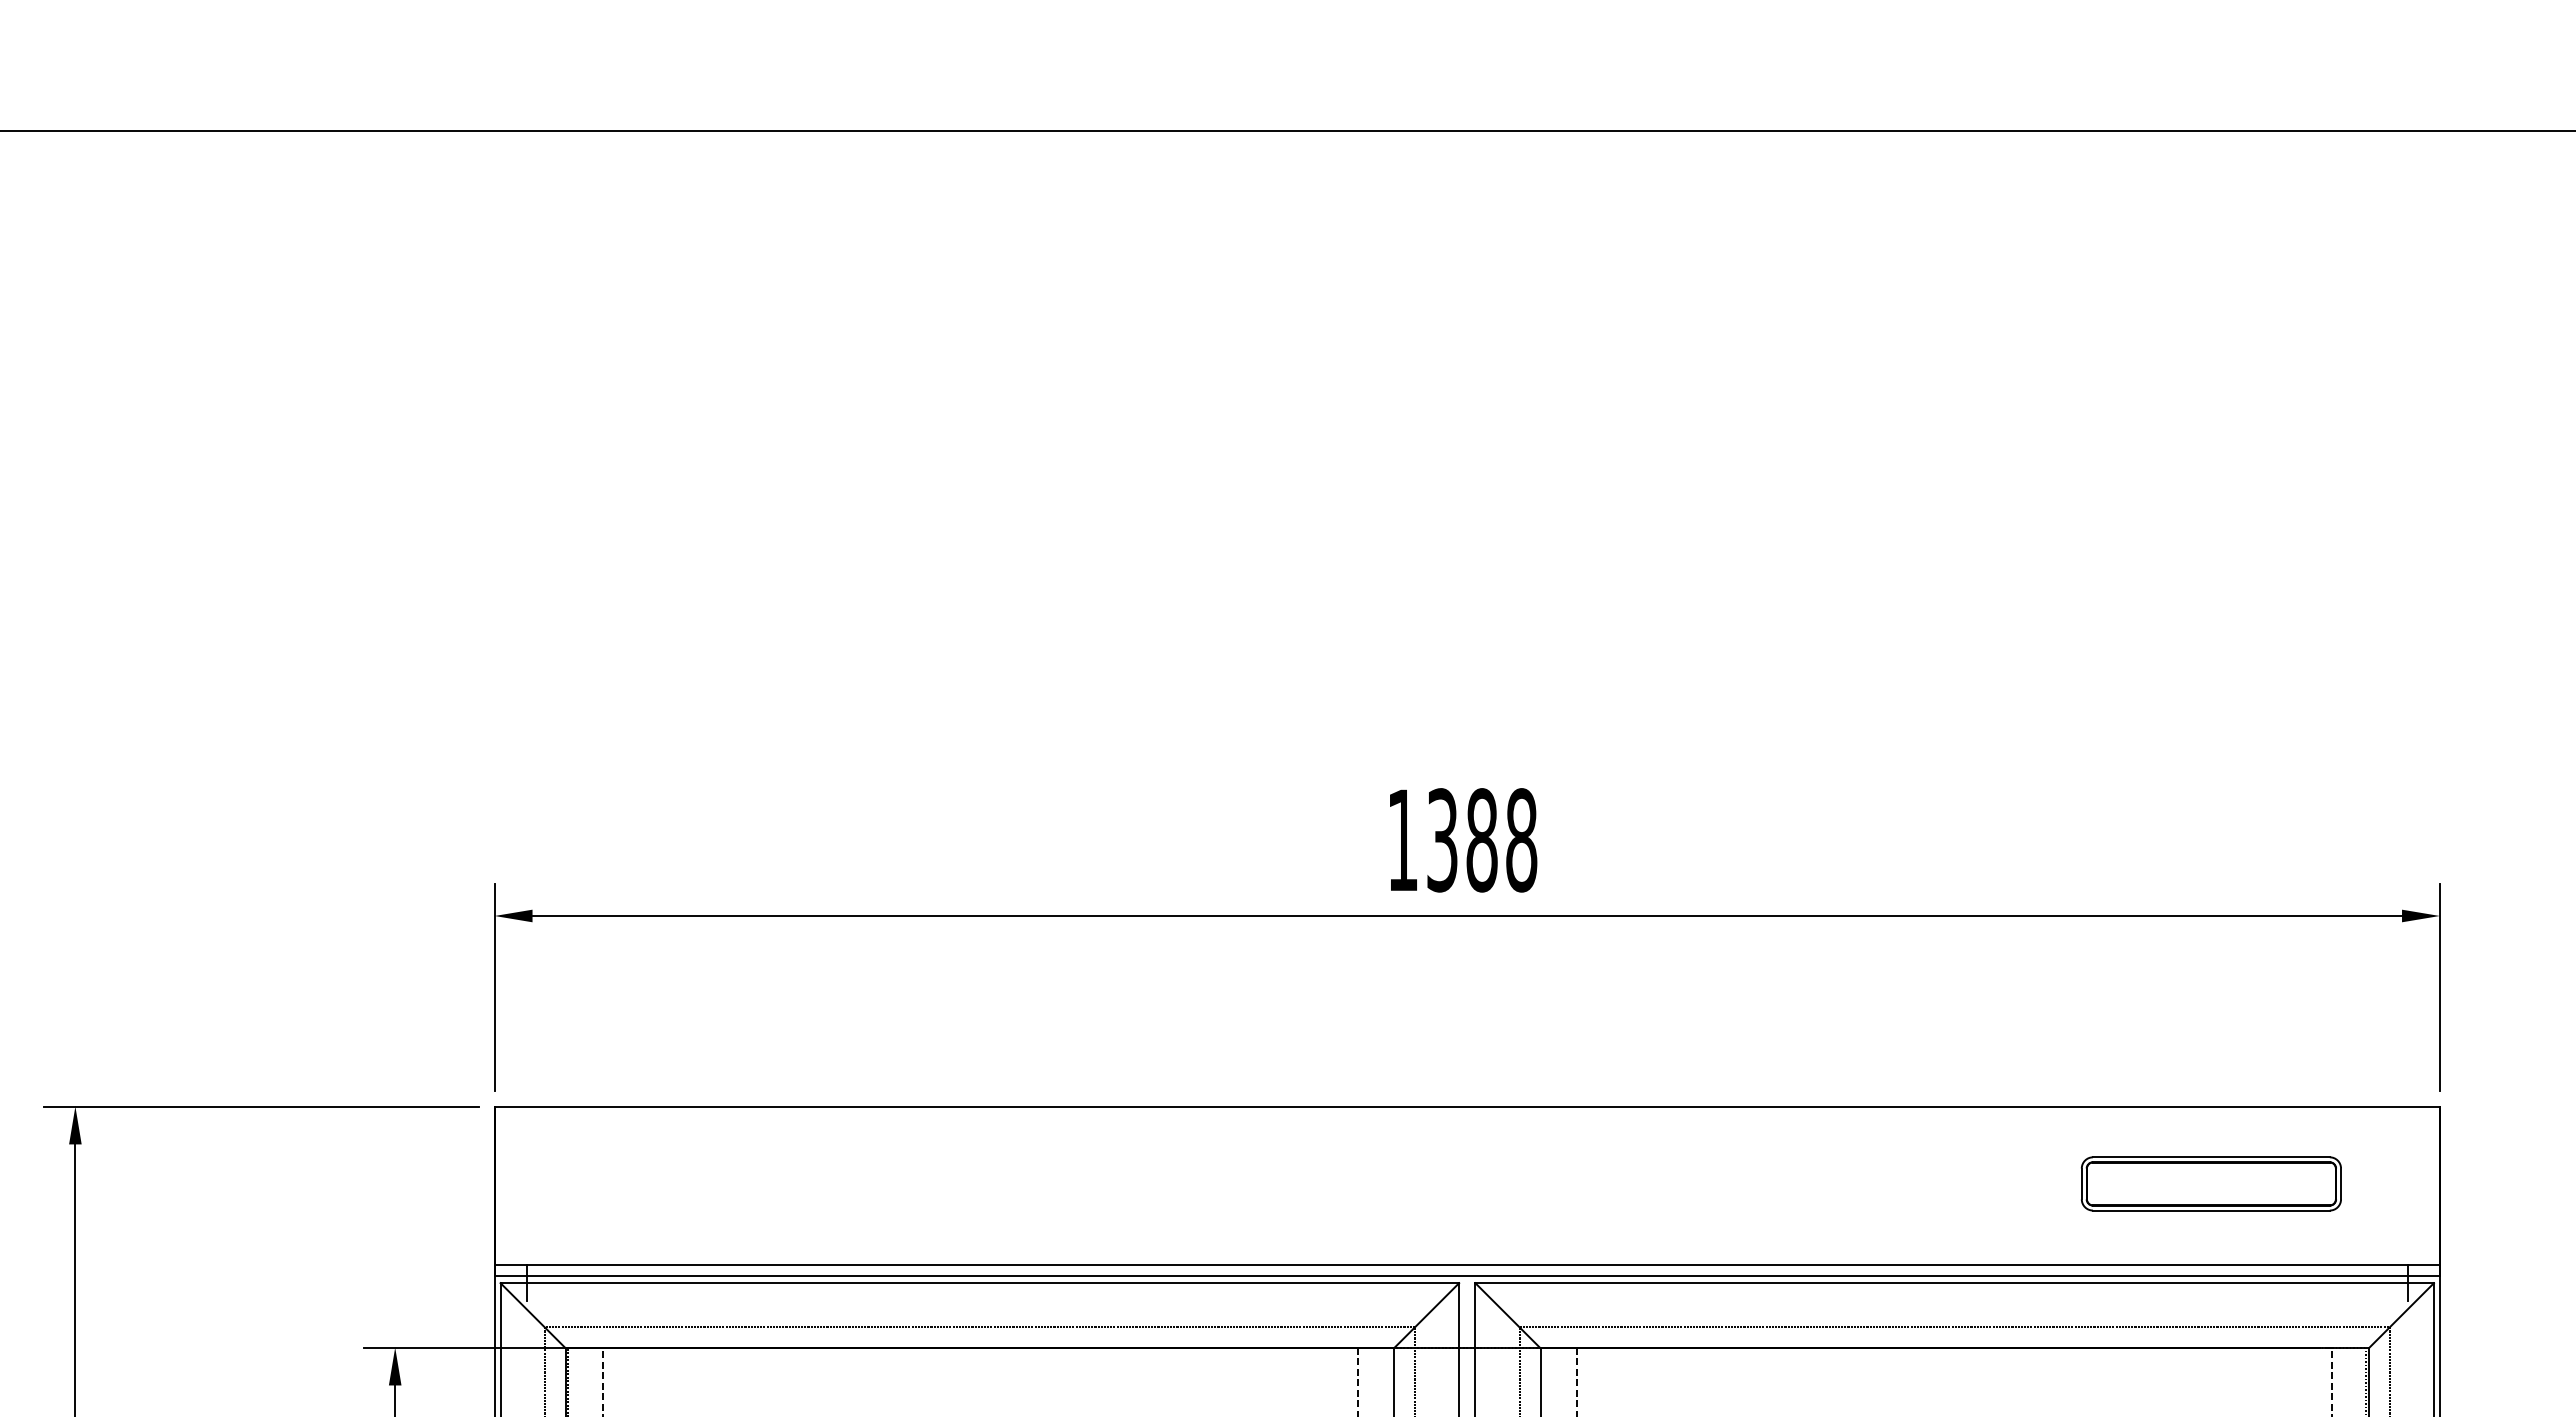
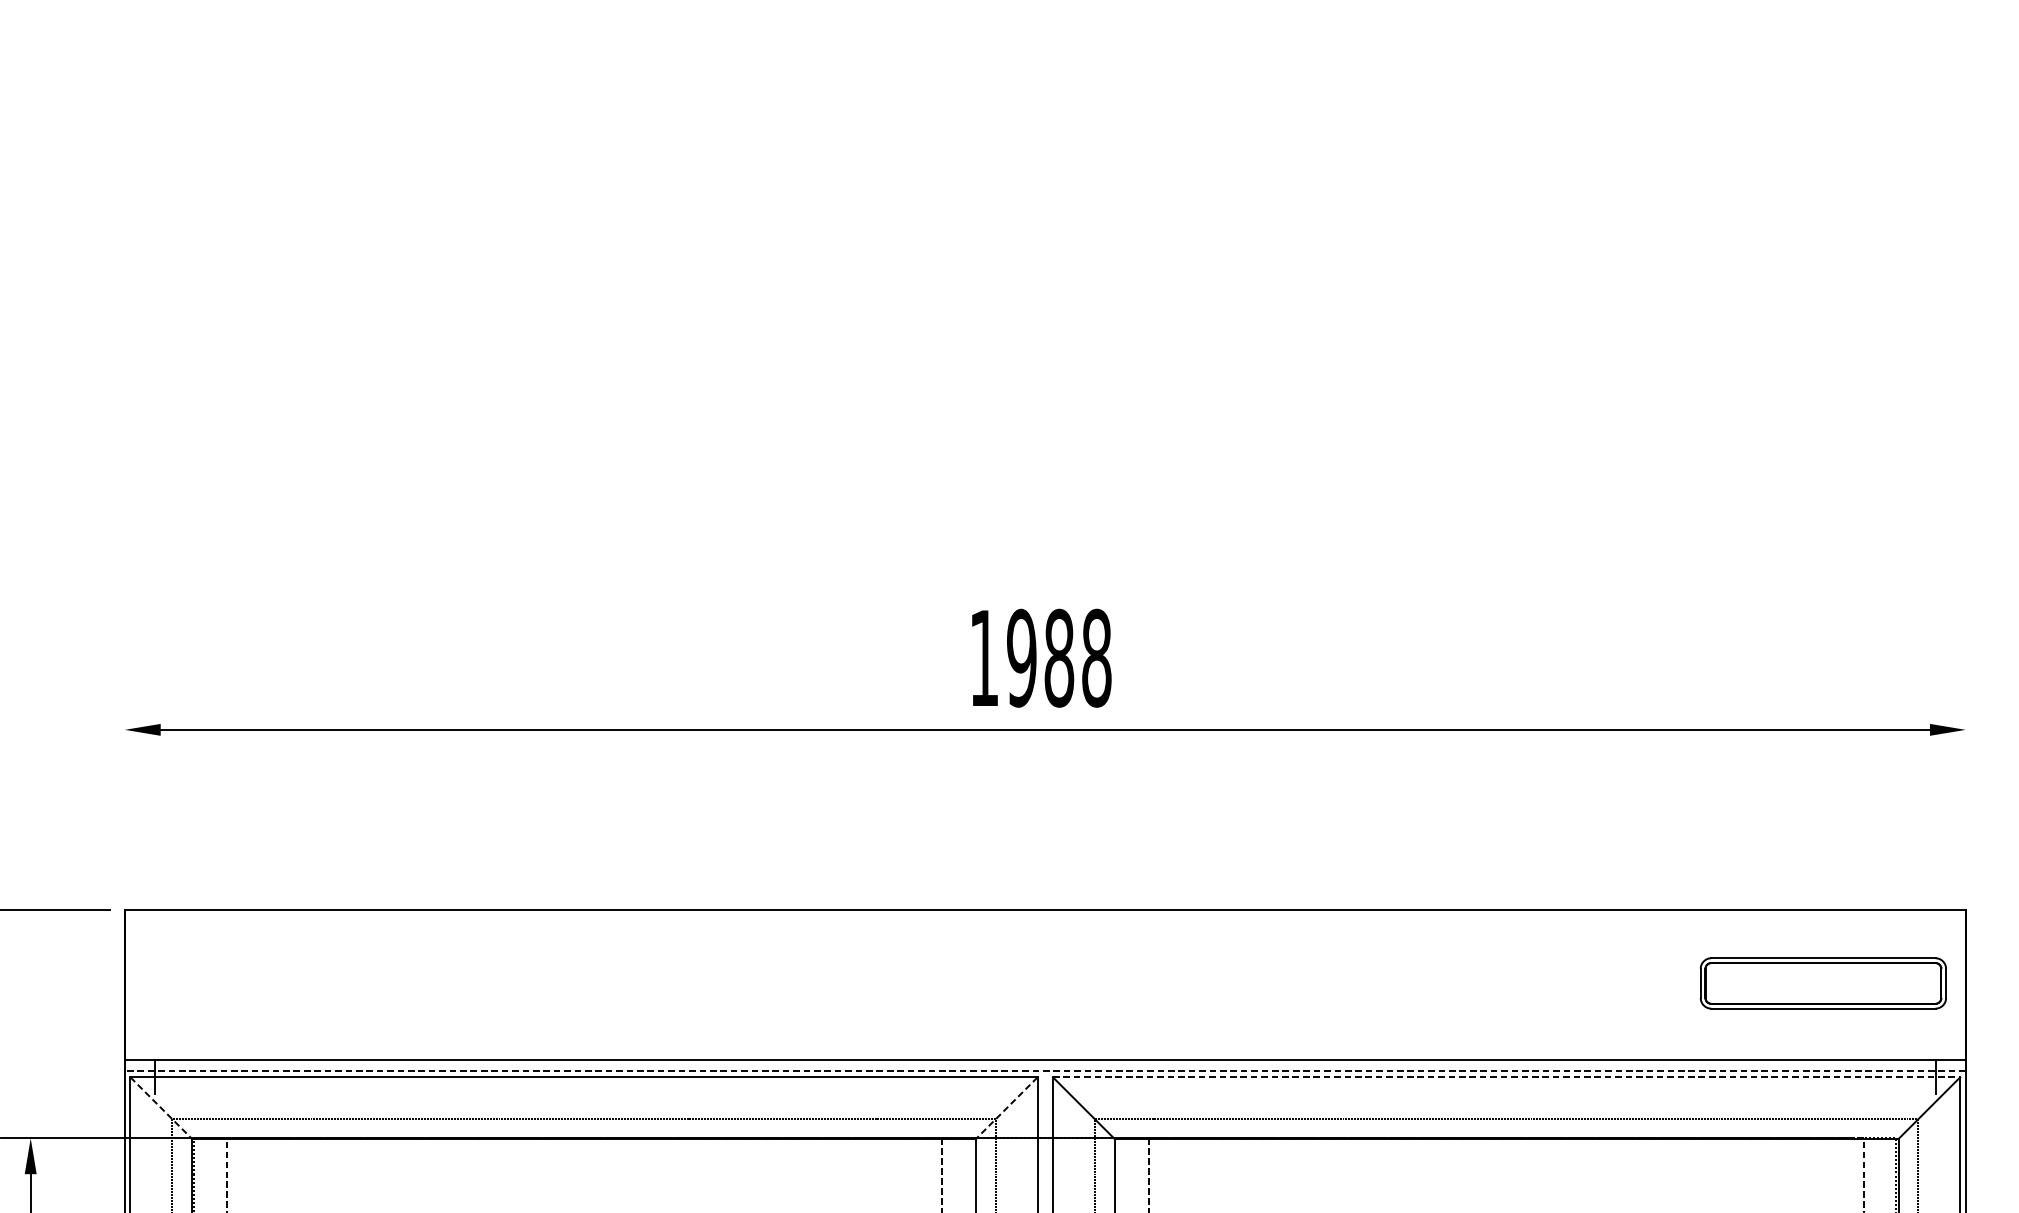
text: (1441, 840) -> (1020, 658), 1388 -> 1988
line: (494, 987) -> (124, 797), removed
line: (2439, 987) -> (1965, 797), removed
part: (2211, 1183) -> (1823, 983), moved
line: (1467, 1276) -> (1045, 1071), solid -> dashed
line: (1955, 1283) -> (1507, 1077), solid -> dashed
line: (533, 1316) -> (161, 1108), solid -> dashed
line: (1426, 1316) -> (1006, 1108), solid -> dashed

